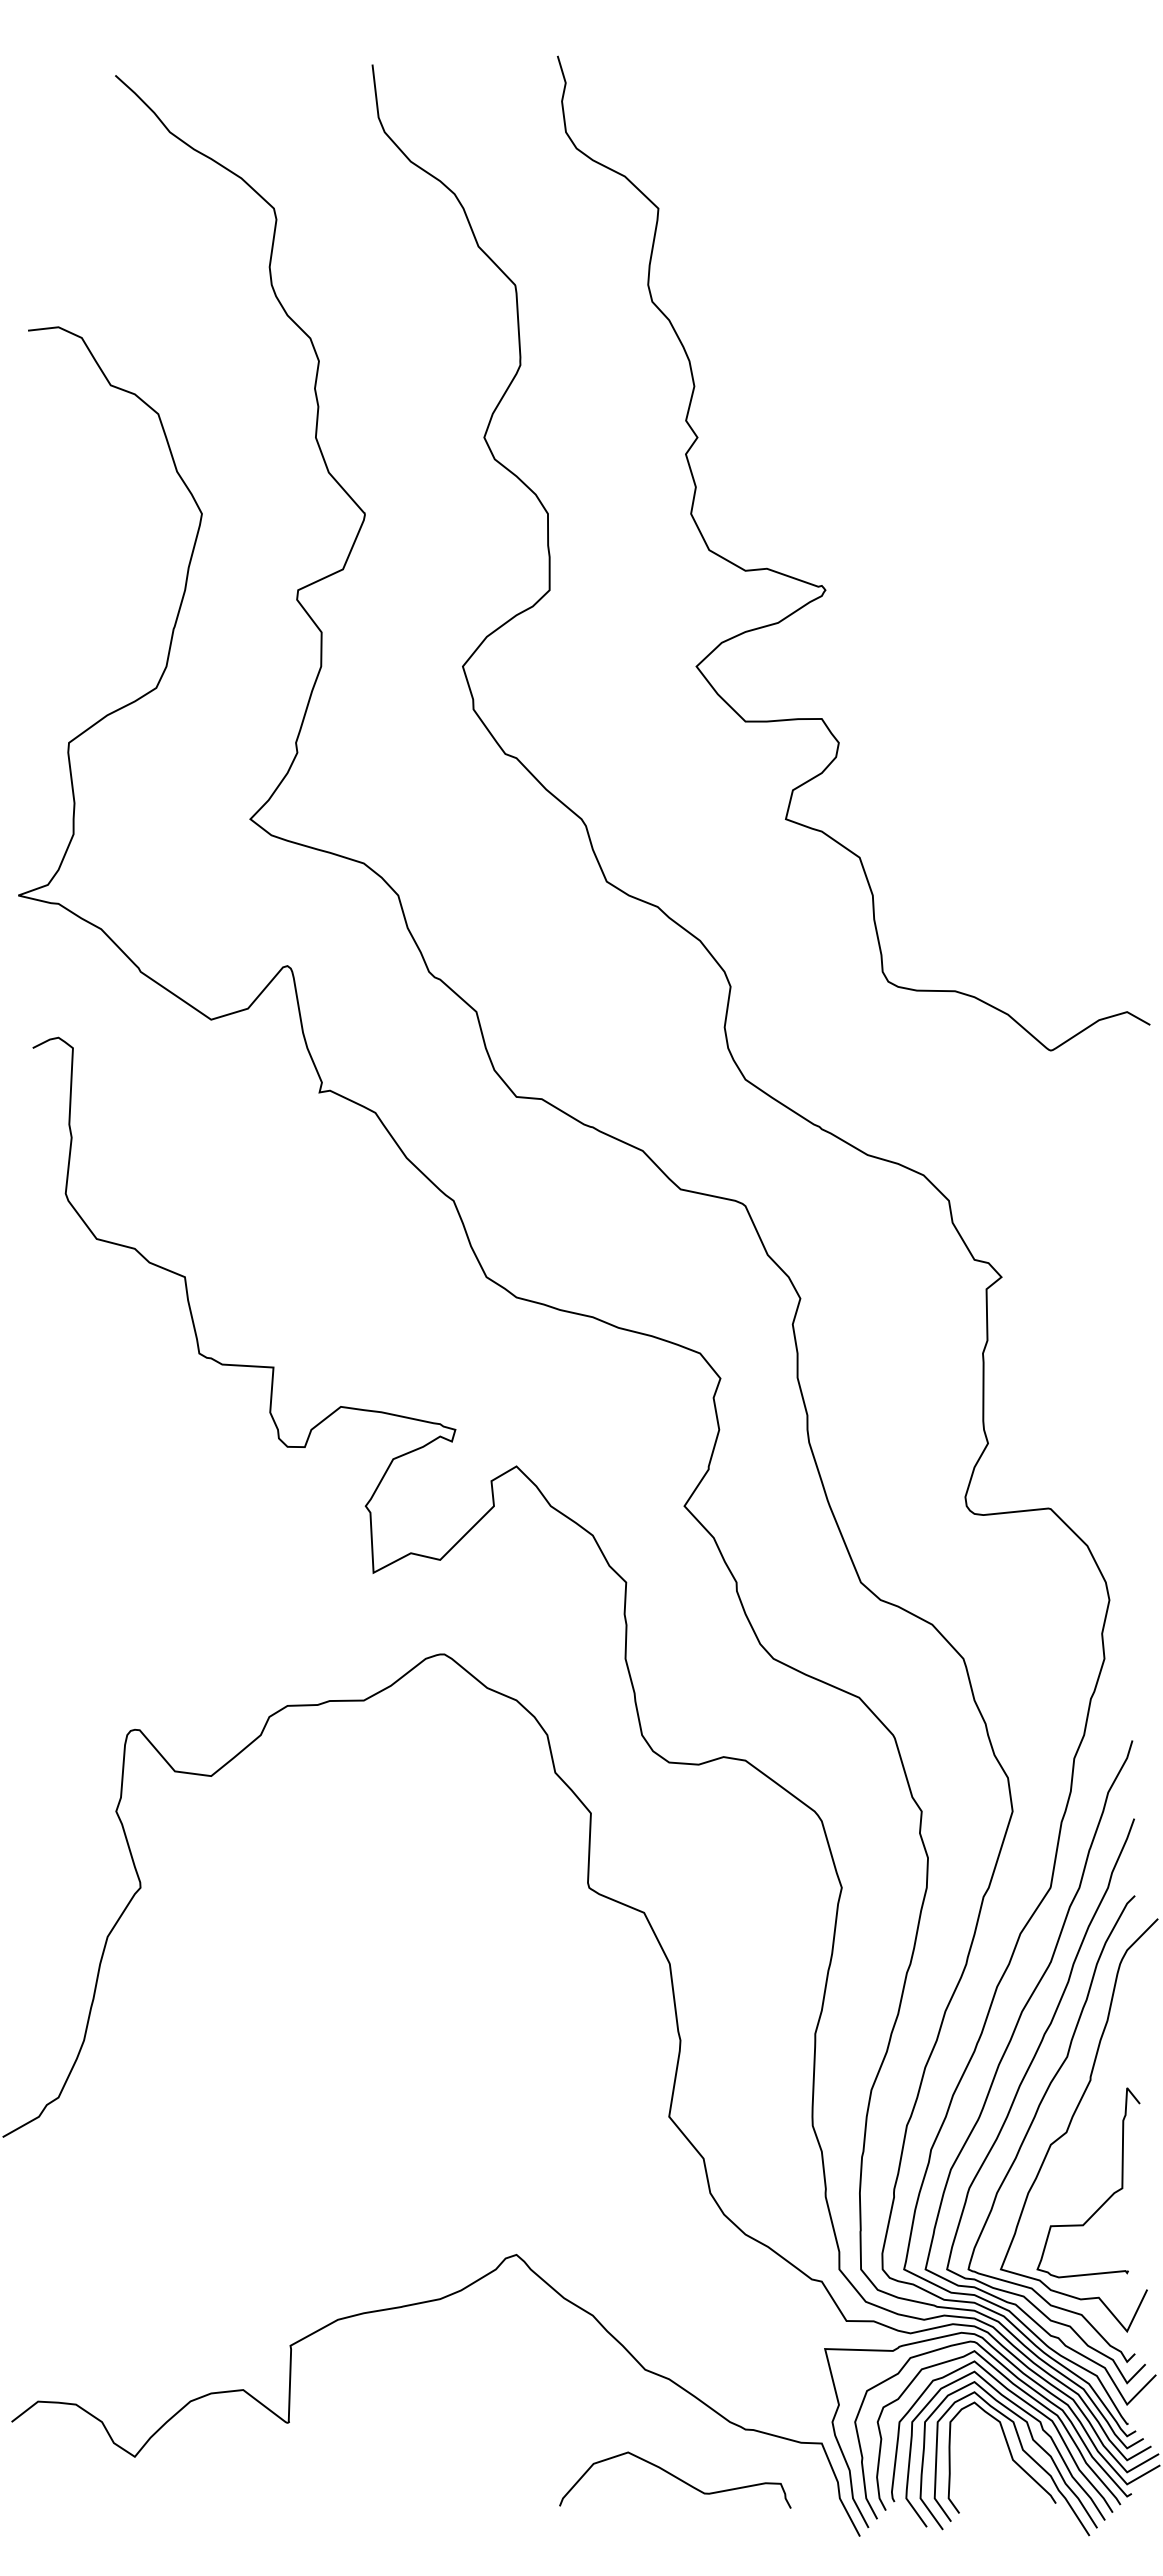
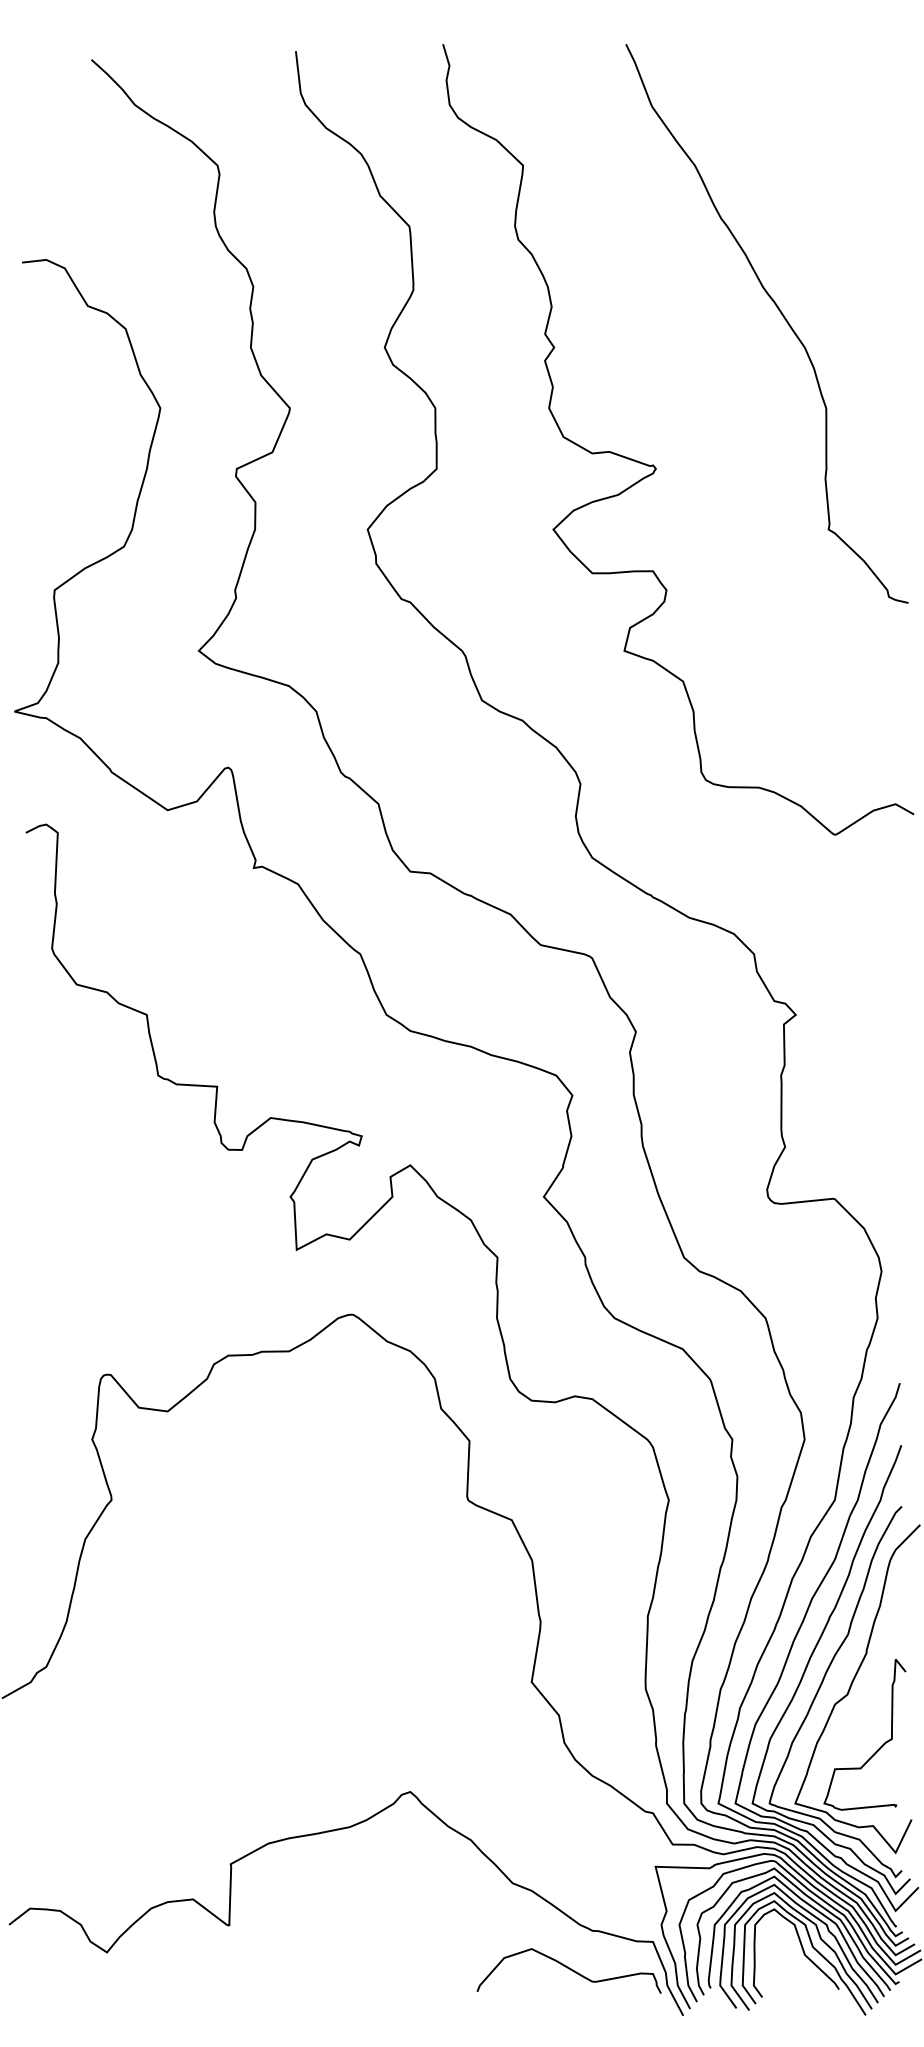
curve: (982, 394) -> (780, 313), added
curve: (676, 2478) -> (570, 1969), moved

